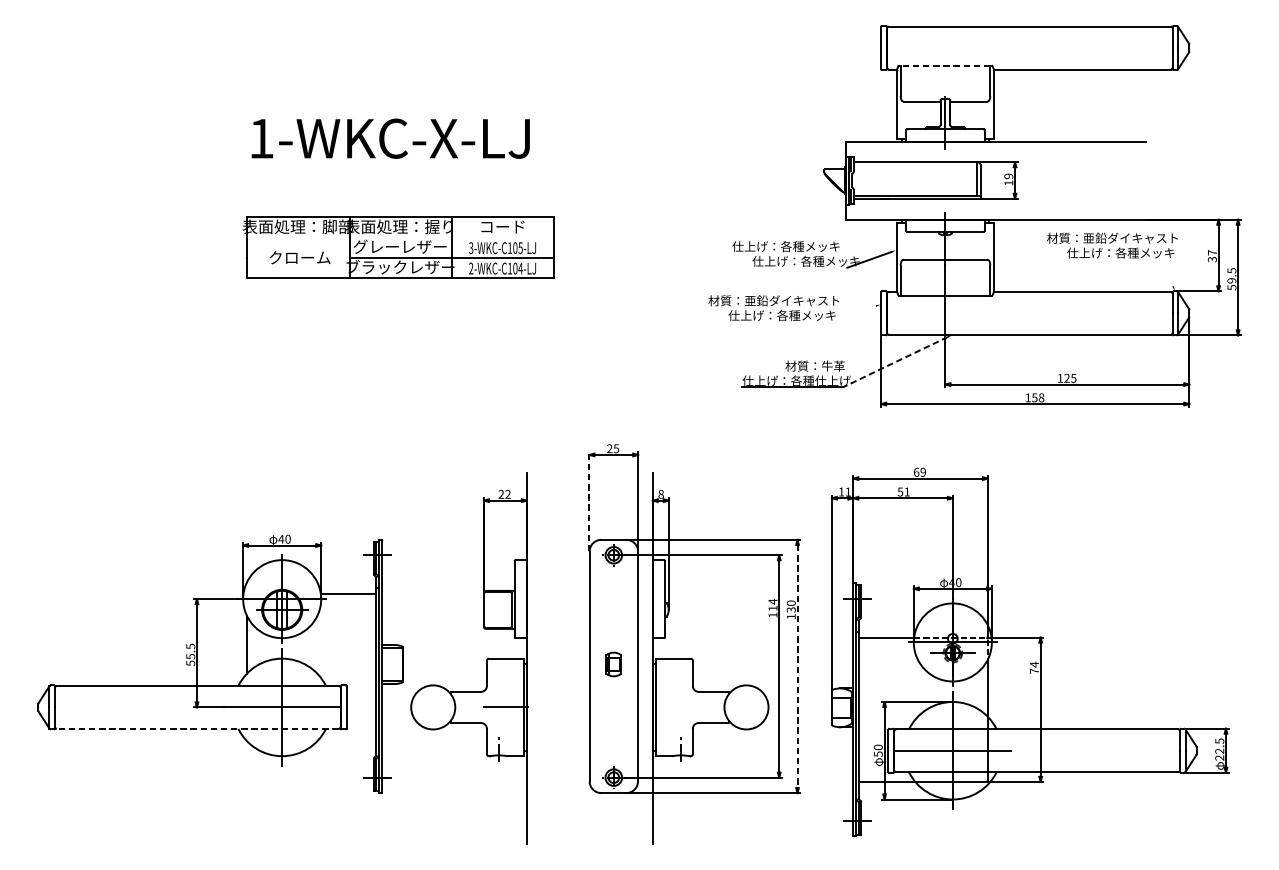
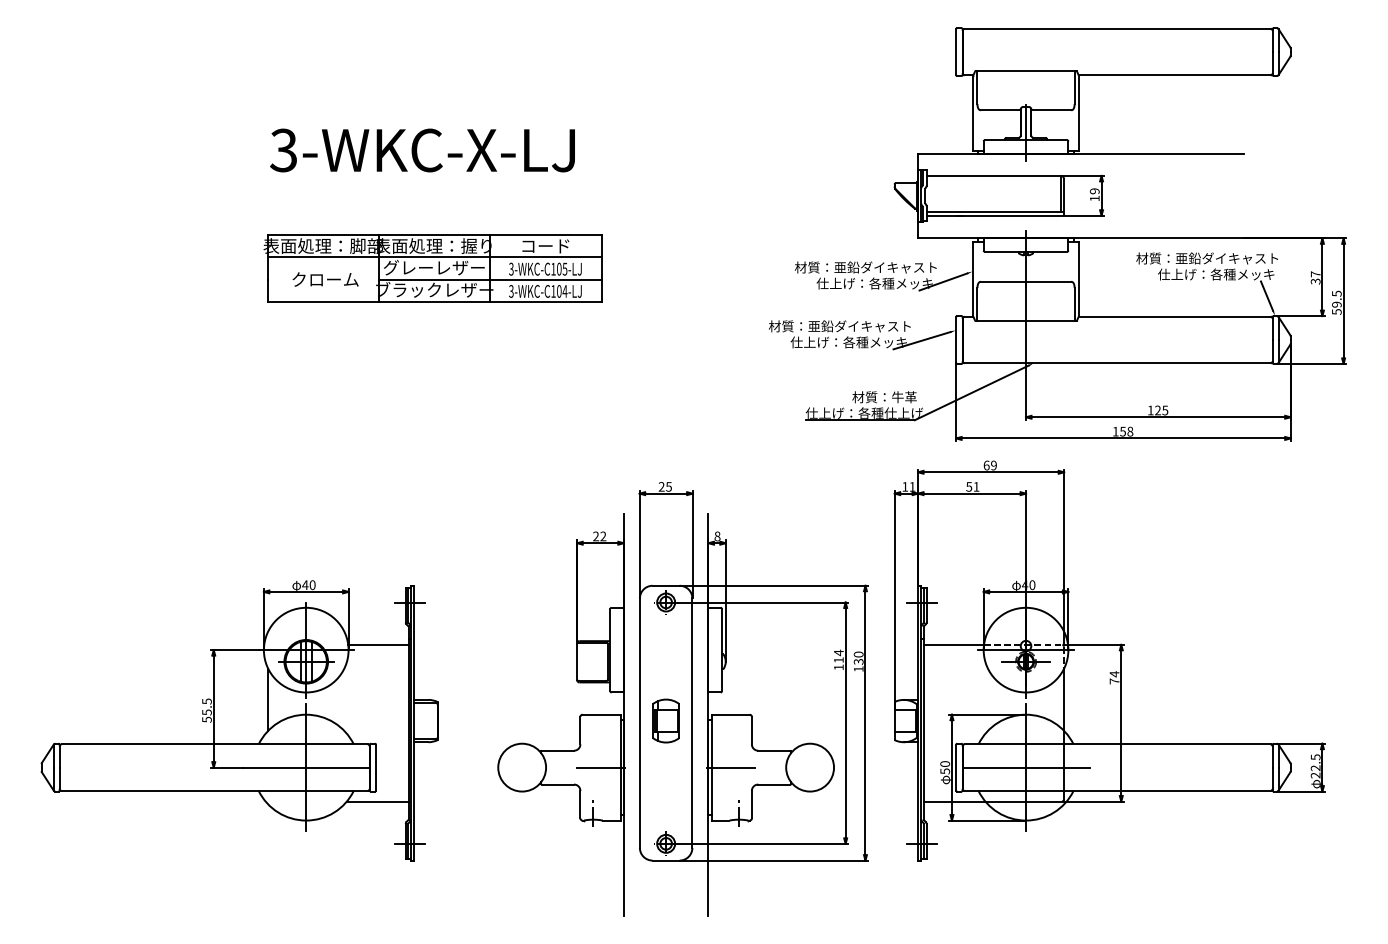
line: (945, 65) -> (1026, 71), dashed -> solid
text: (261, 138) -> (283, 150), 1-WKC-X-LJ -> 3-WKC-X-LJ
line: (400, 237) -> (434, 257), added
text: (797, 246) -> (865, 267), 仕上げ：各種メッキ -> 材質：亜鉛ダイキャスト
text: (471, 268) -> (511, 291), 2-WKC-C104-LJ -> 3-WKC-C104-LJ
line: (1167, 272) -> (1266, 295), added
line: (849, 313) -> (921, 340), added
line: (895, 362) -> (971, 393), dashed -> solid
line: (589, 501) -> (639, 544), dashed -> solid
part: (1029, 652) -> (1109, 660), moved
part: (486, 659) -> (579, 715), moved
part: (613, 663) -> (665, 720), size x1.67
line: (797, 666) -> (865, 723), dashed -> solid
line: (674, 707) -> (731, 767), added
line: (197, 728) -> (214, 790), dashed -> solid
line: (347, 738) -> (377, 801), added

